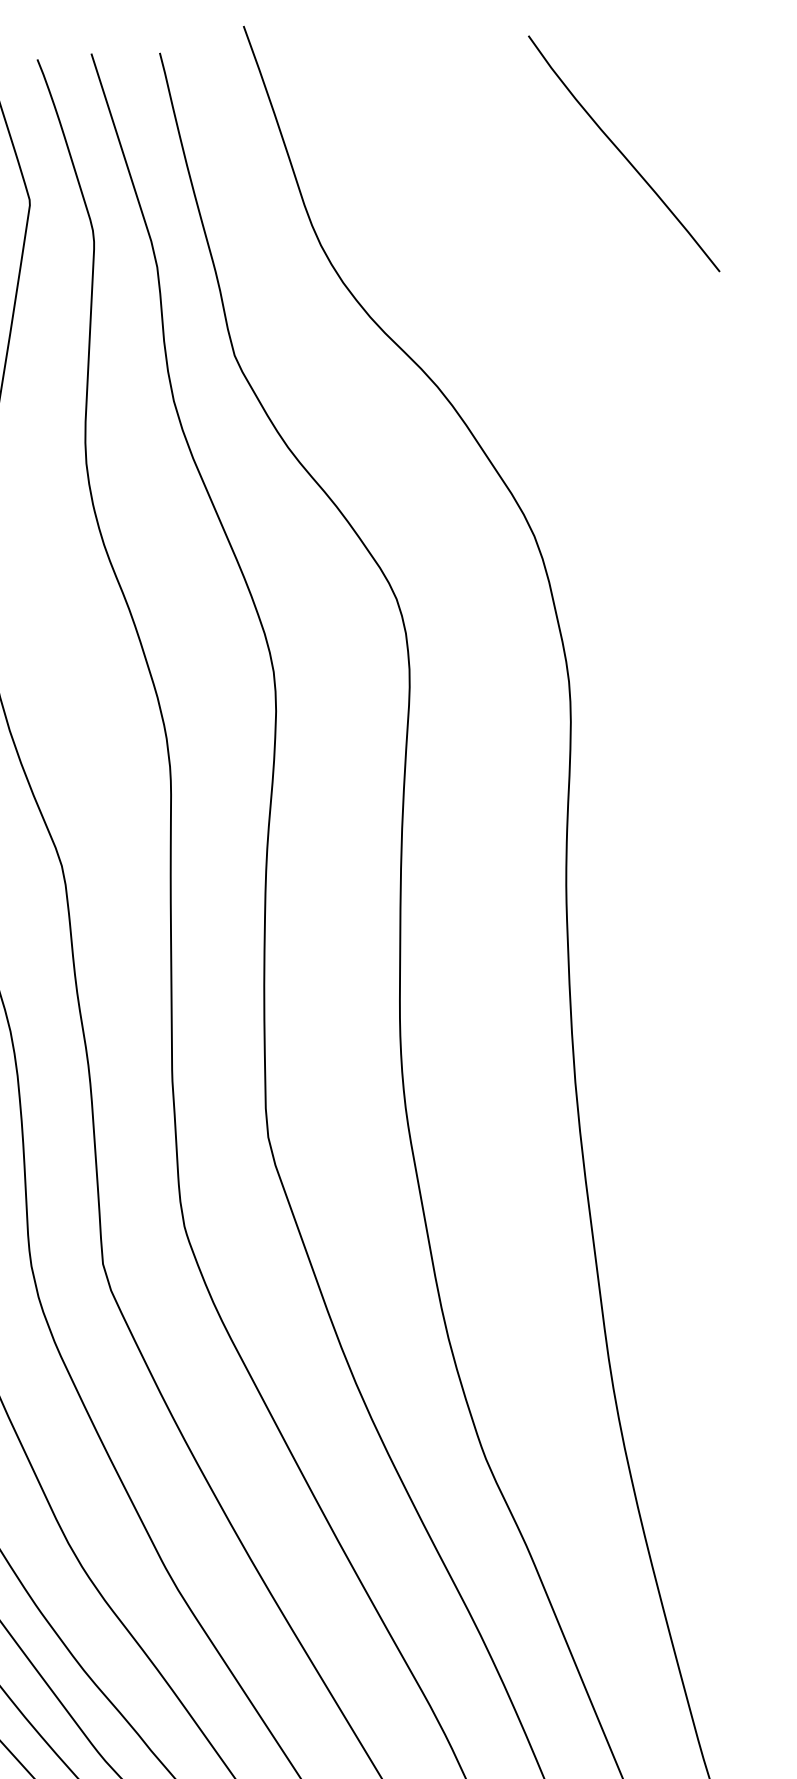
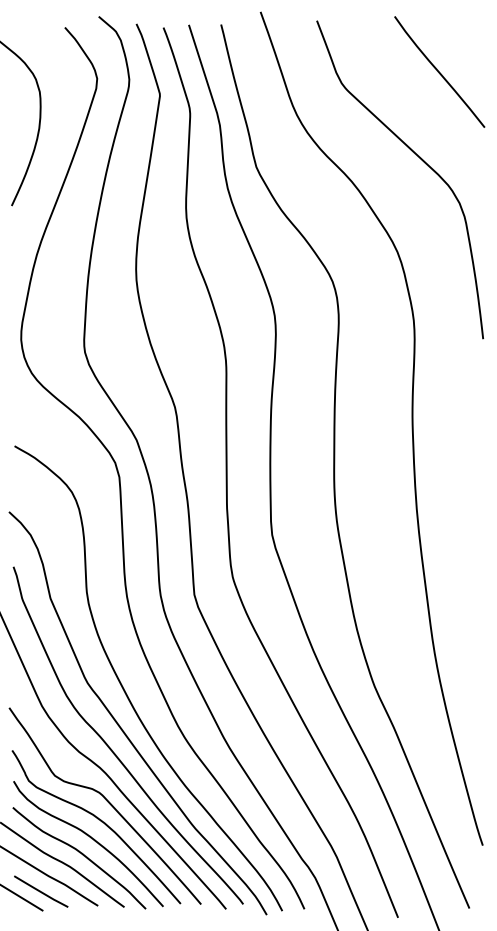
curve: (581, 337) -> (419, 158), added

